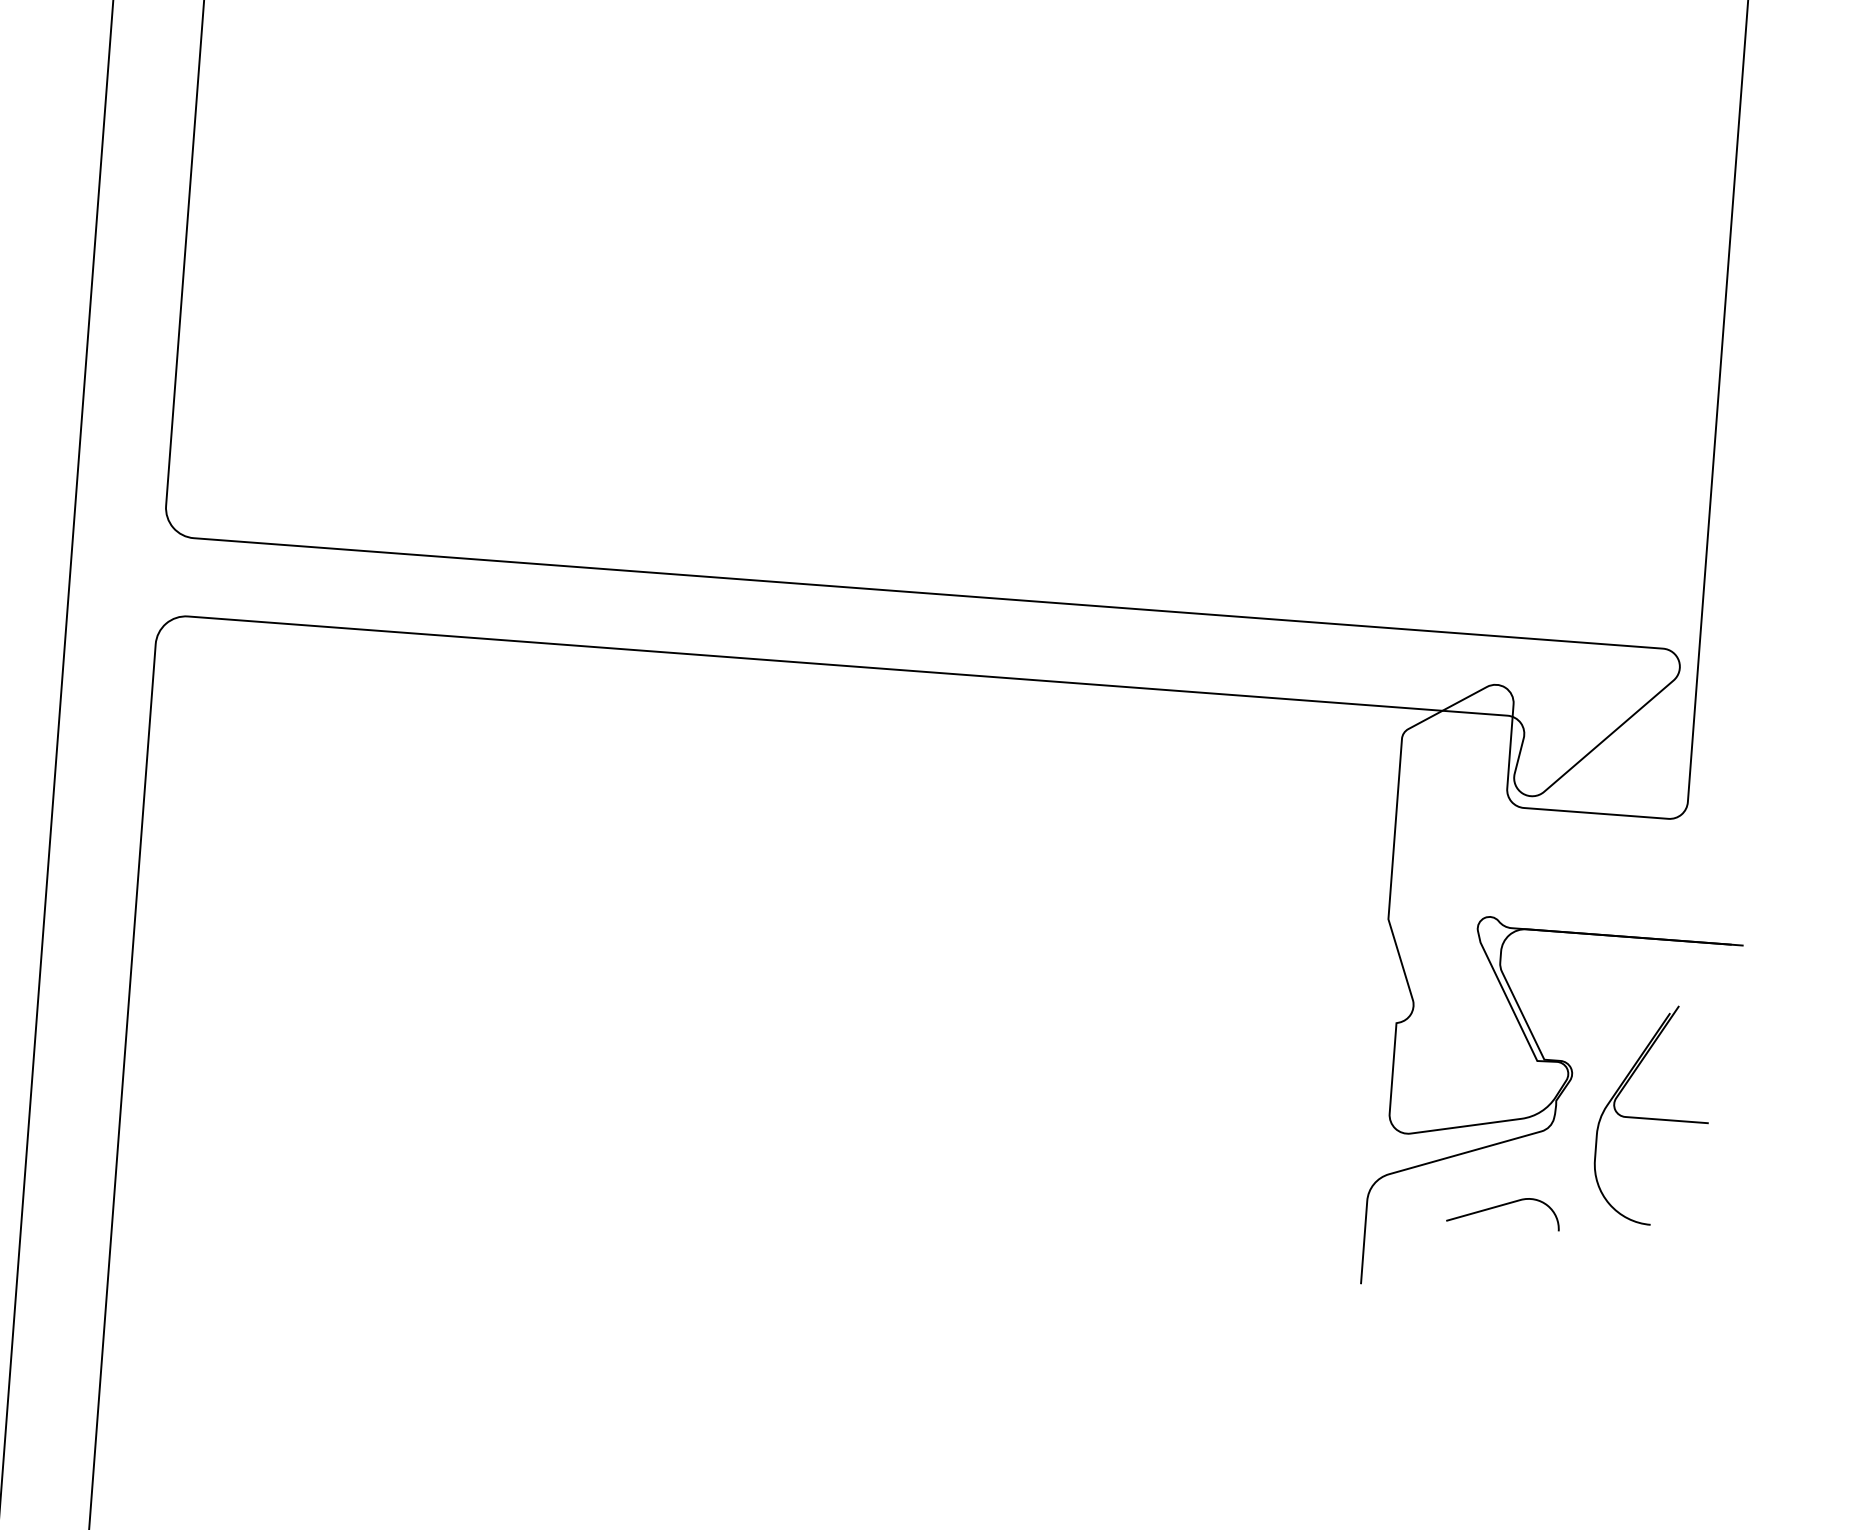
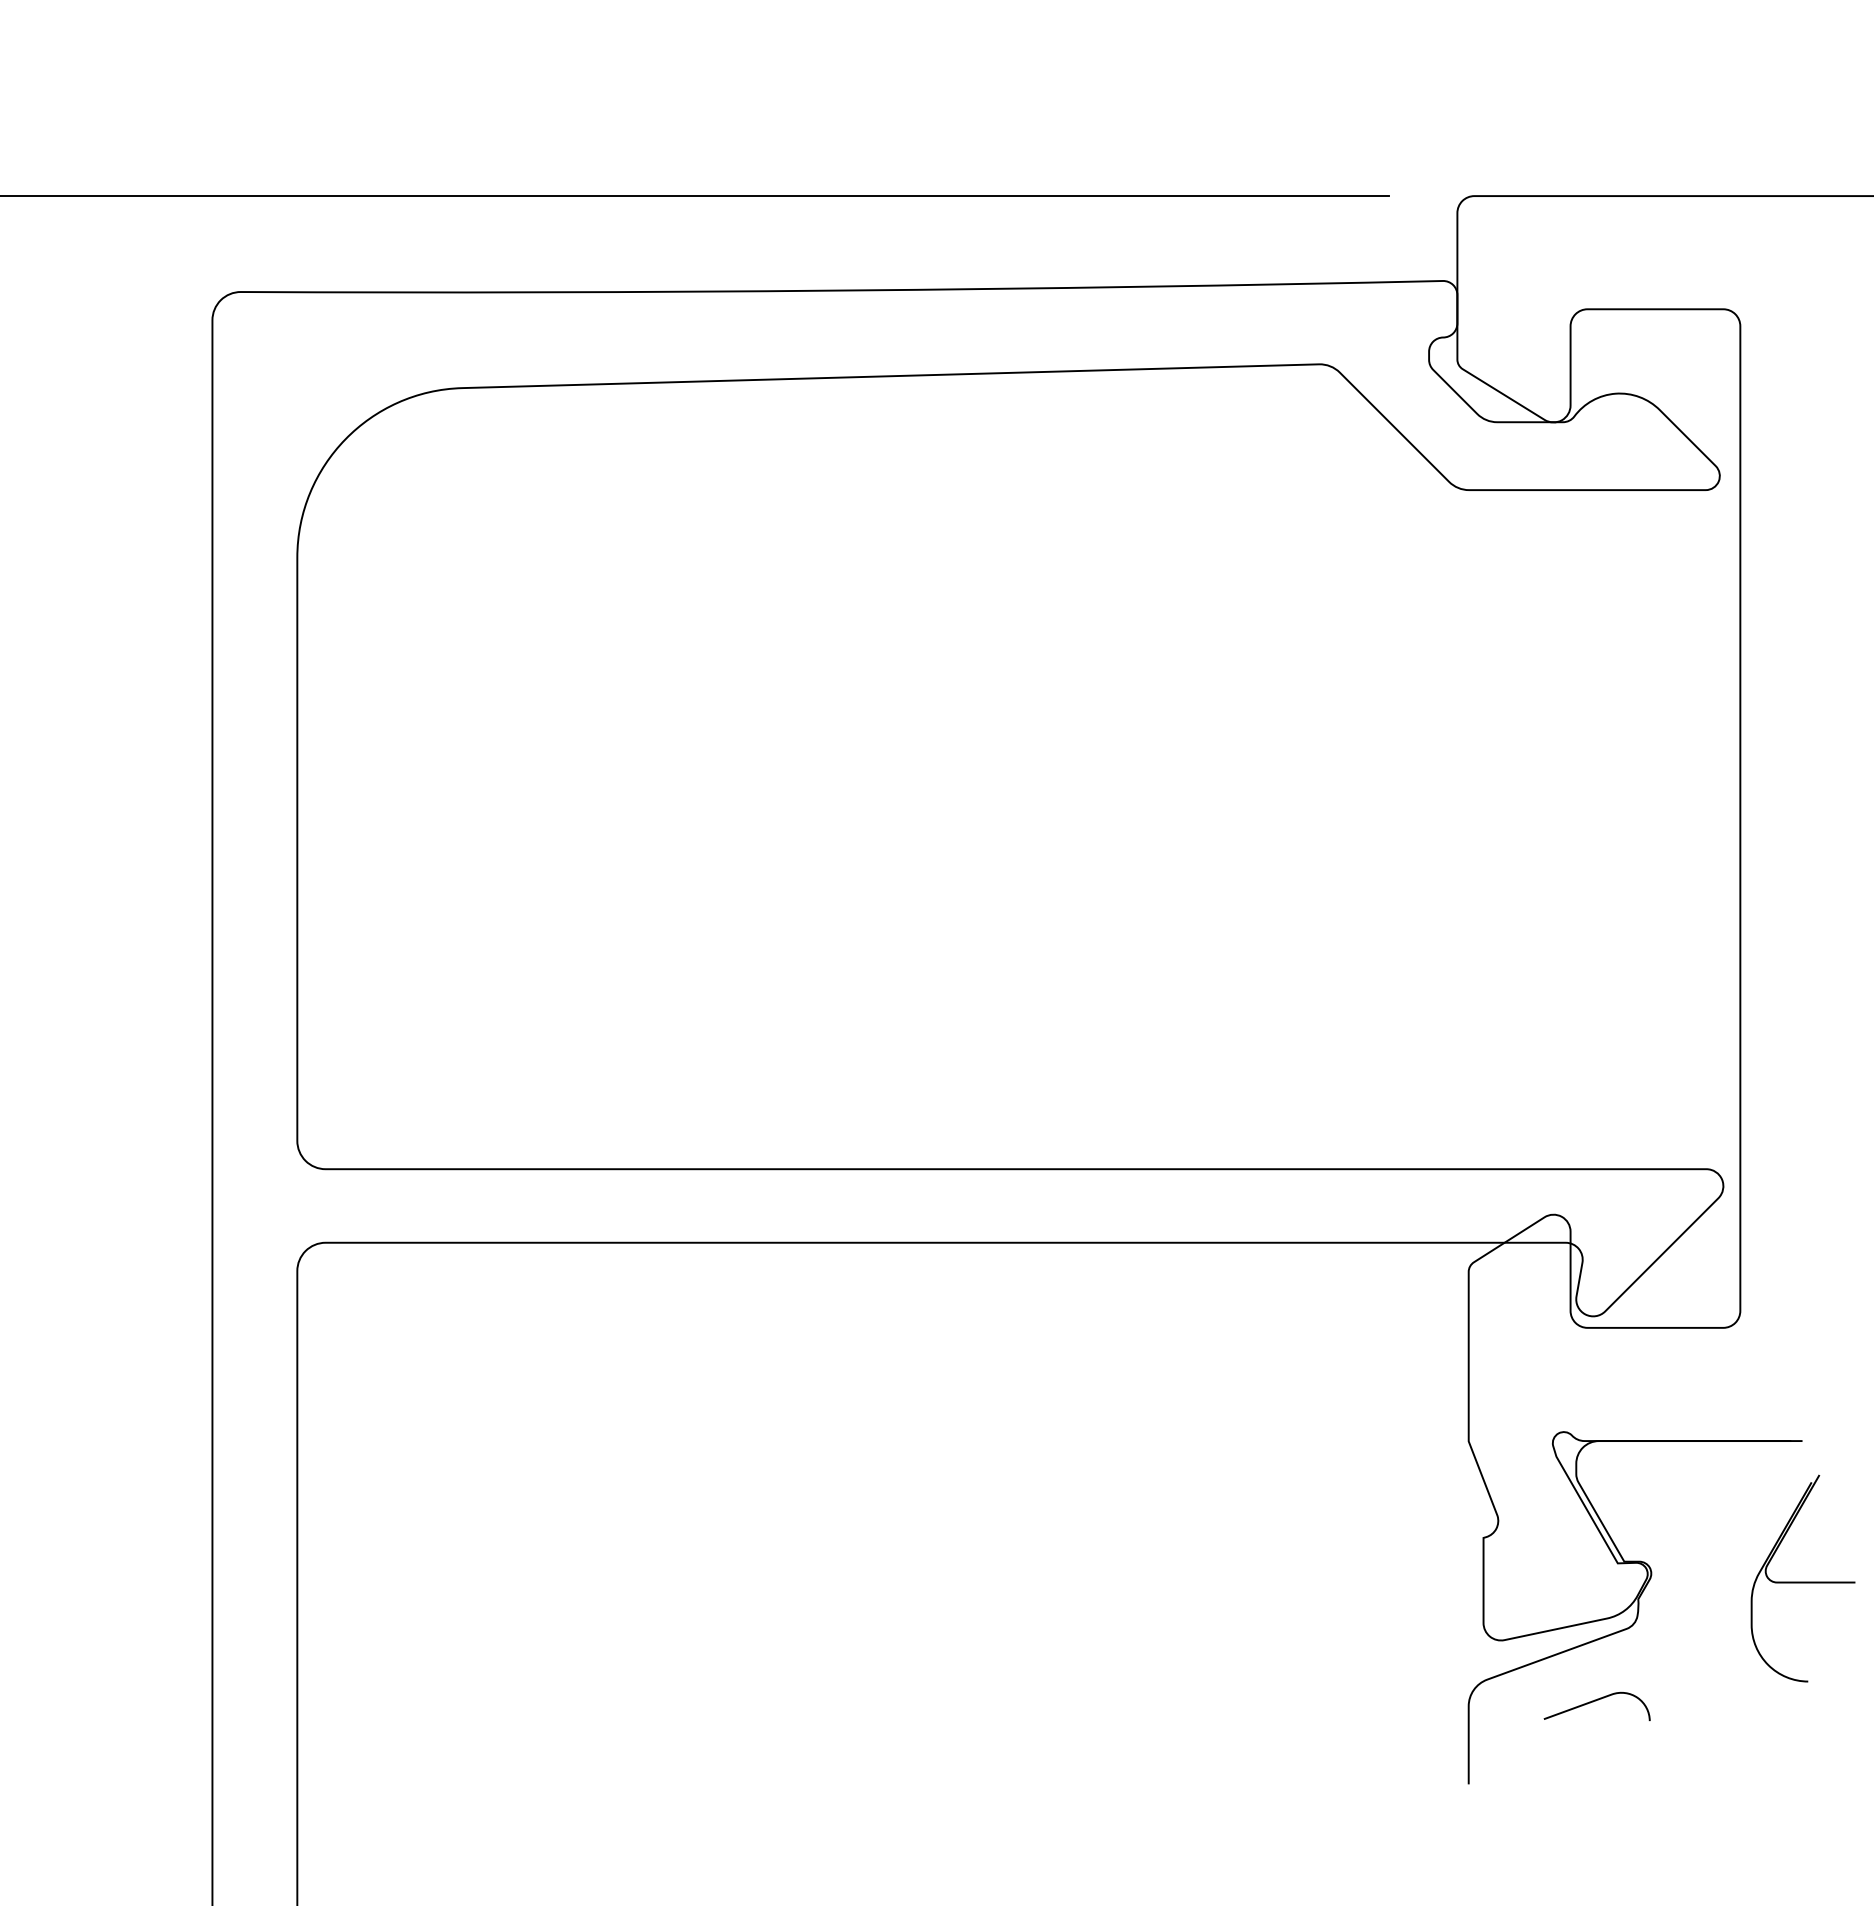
part: (1652, 1114) -> (1802, 1578), moved

